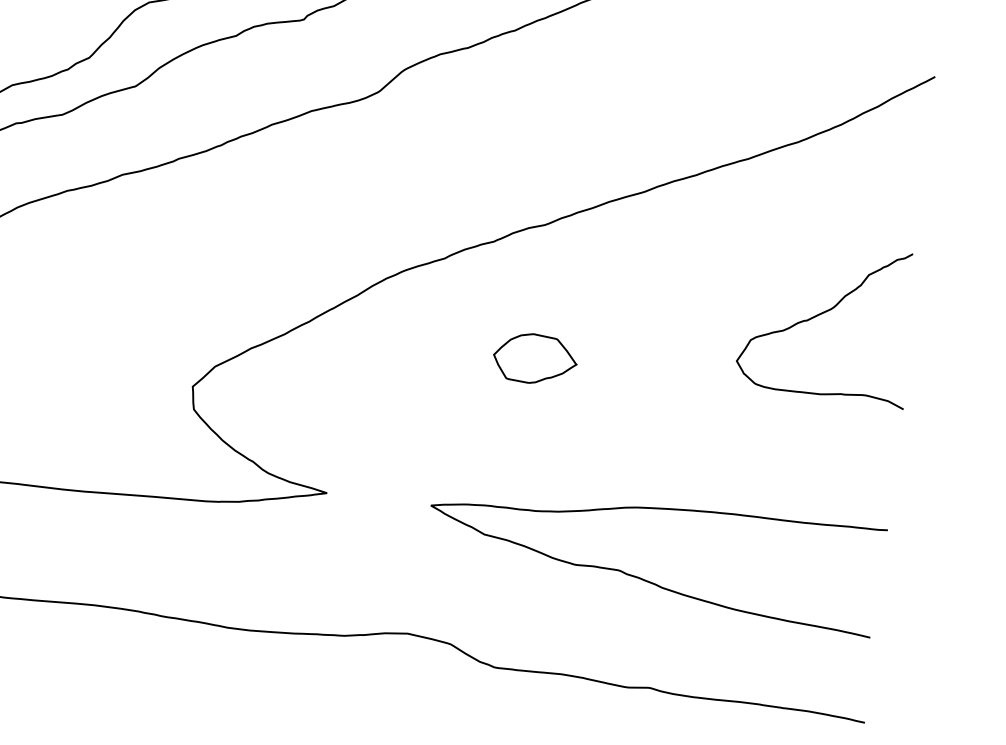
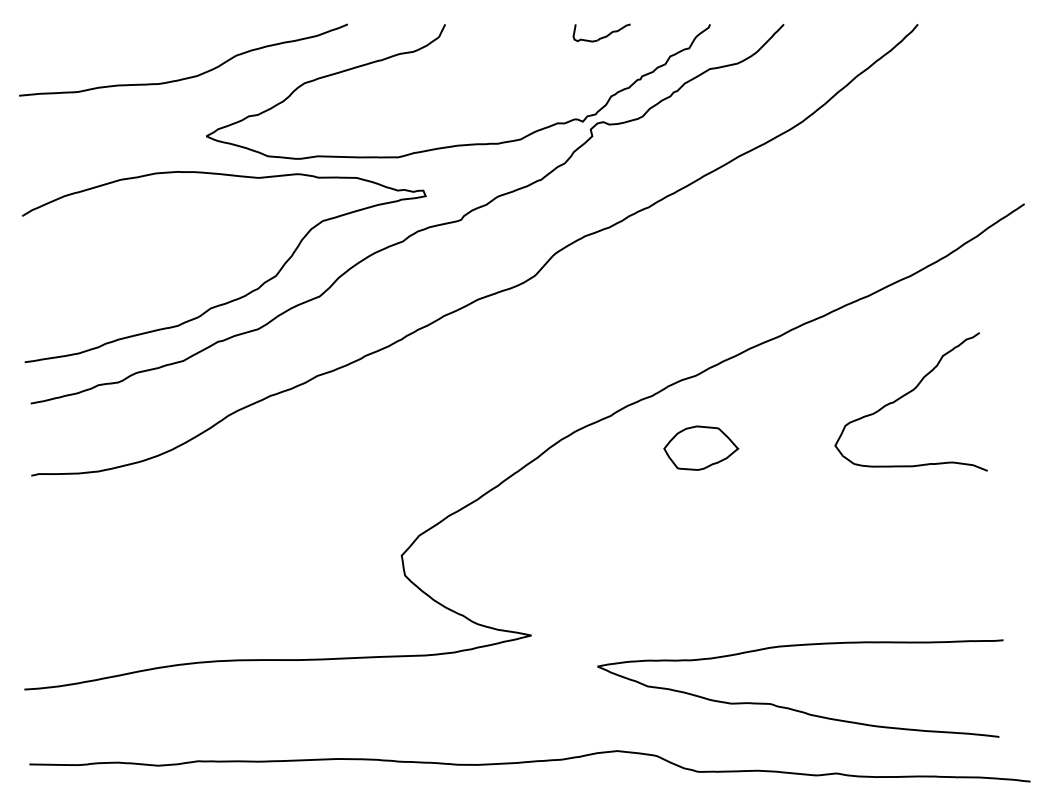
curve: (822, 314) -> (906, 395), moved
part: (535, 358) -> (701, 447), moved
curve: (647, 580) -> (796, 709), moved

